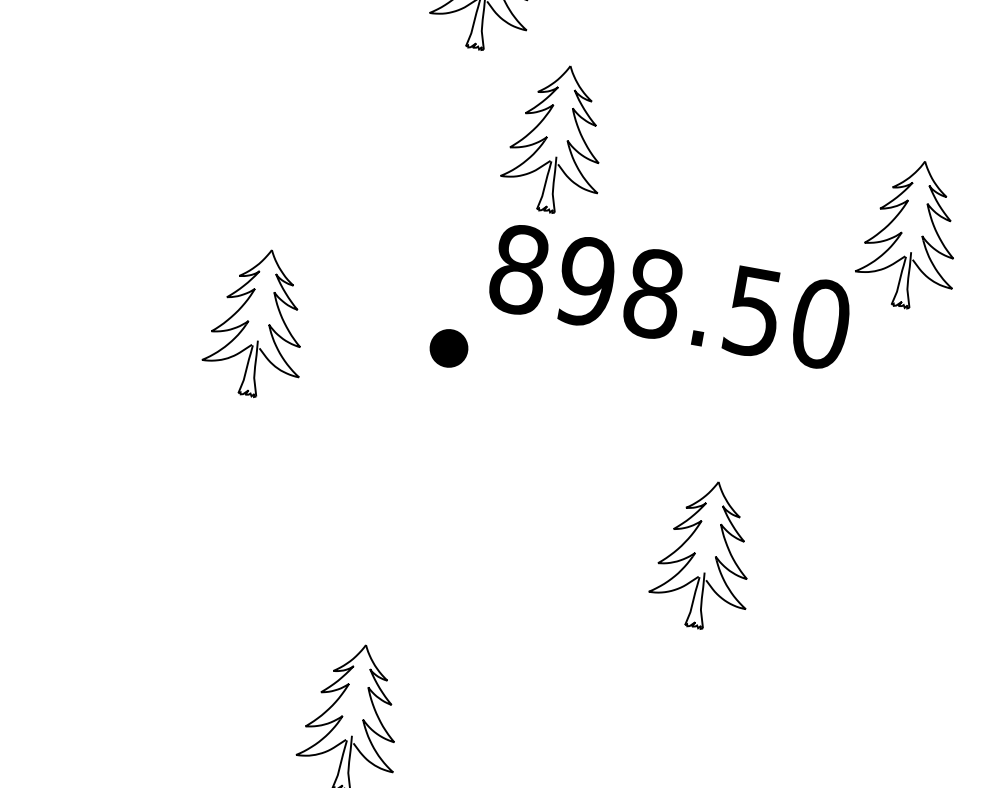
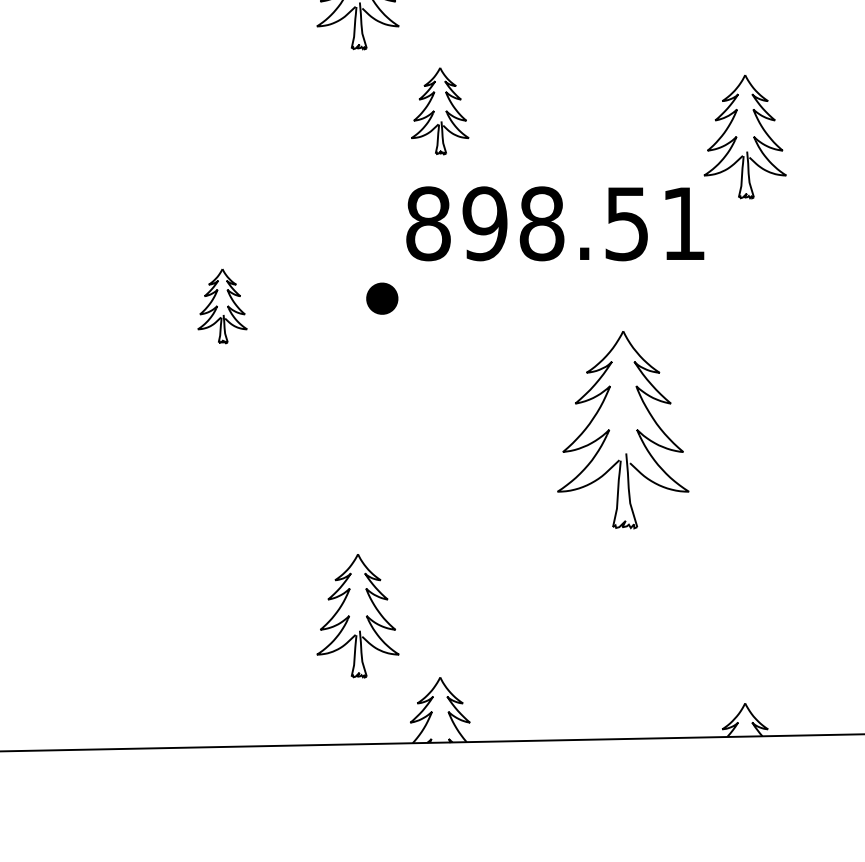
part: (556, 139) -> (439, 111), size x0.7
part: (258, 323) -> (222, 306), size x0.6
text: (820, 323) -> (683, 223), 898.50 -> 898.51
part: (704, 555) -> (622, 430), size x1.6

